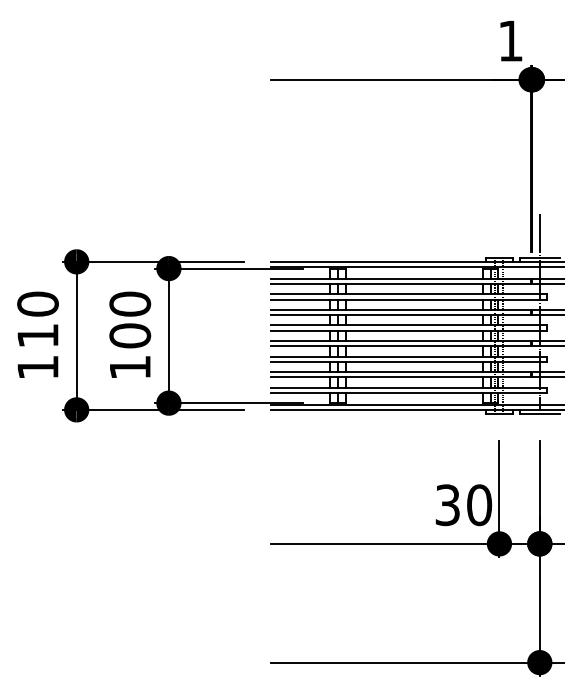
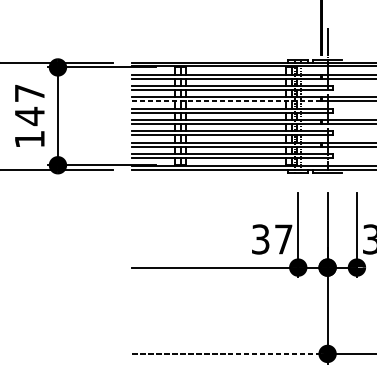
line: (401, 315) -> (227, 101), solid -> dashed
text: (130, 320) -> (30, 105), 100 -> 147
text: (479, 505) -> (283, 239), 30 -> 37
line: (406, 662) -> (230, 353), solid -> dashed

